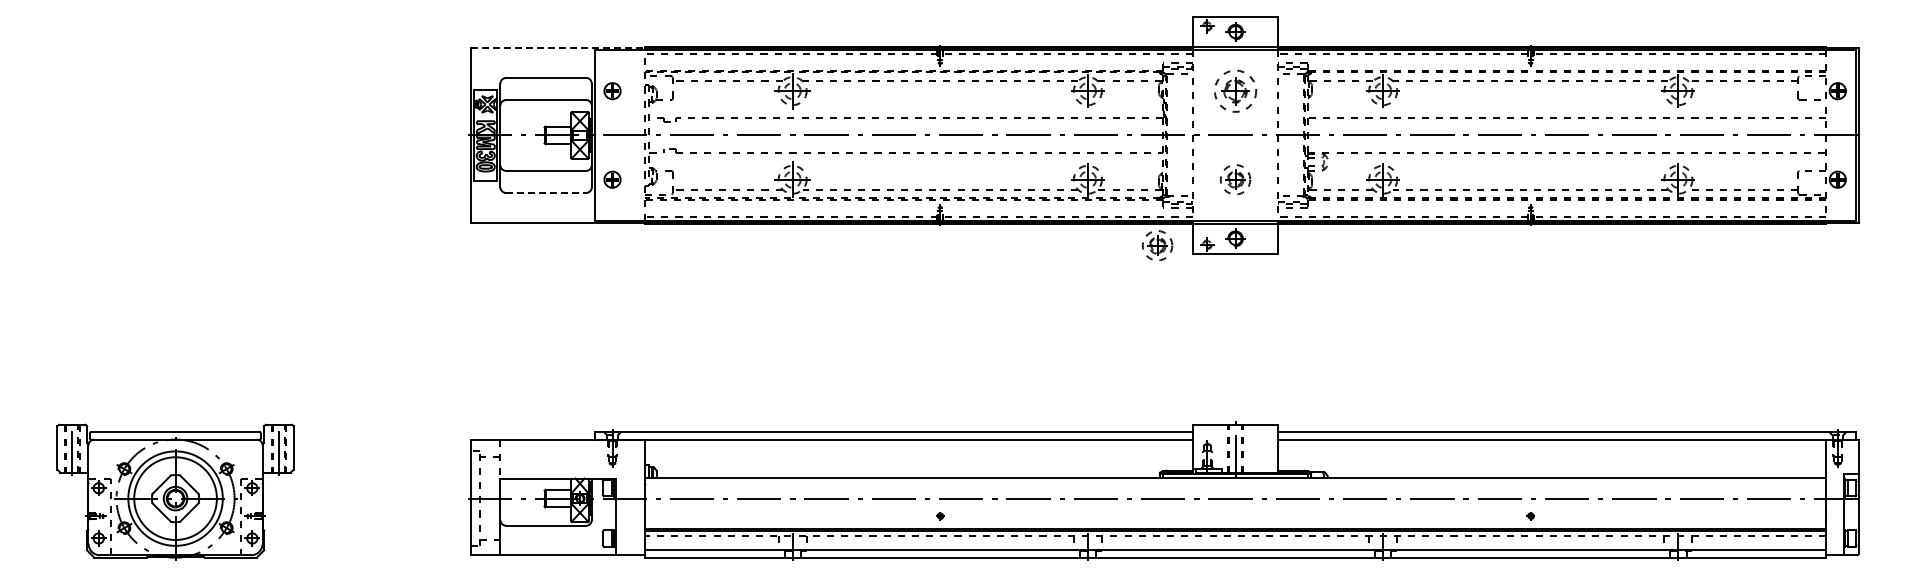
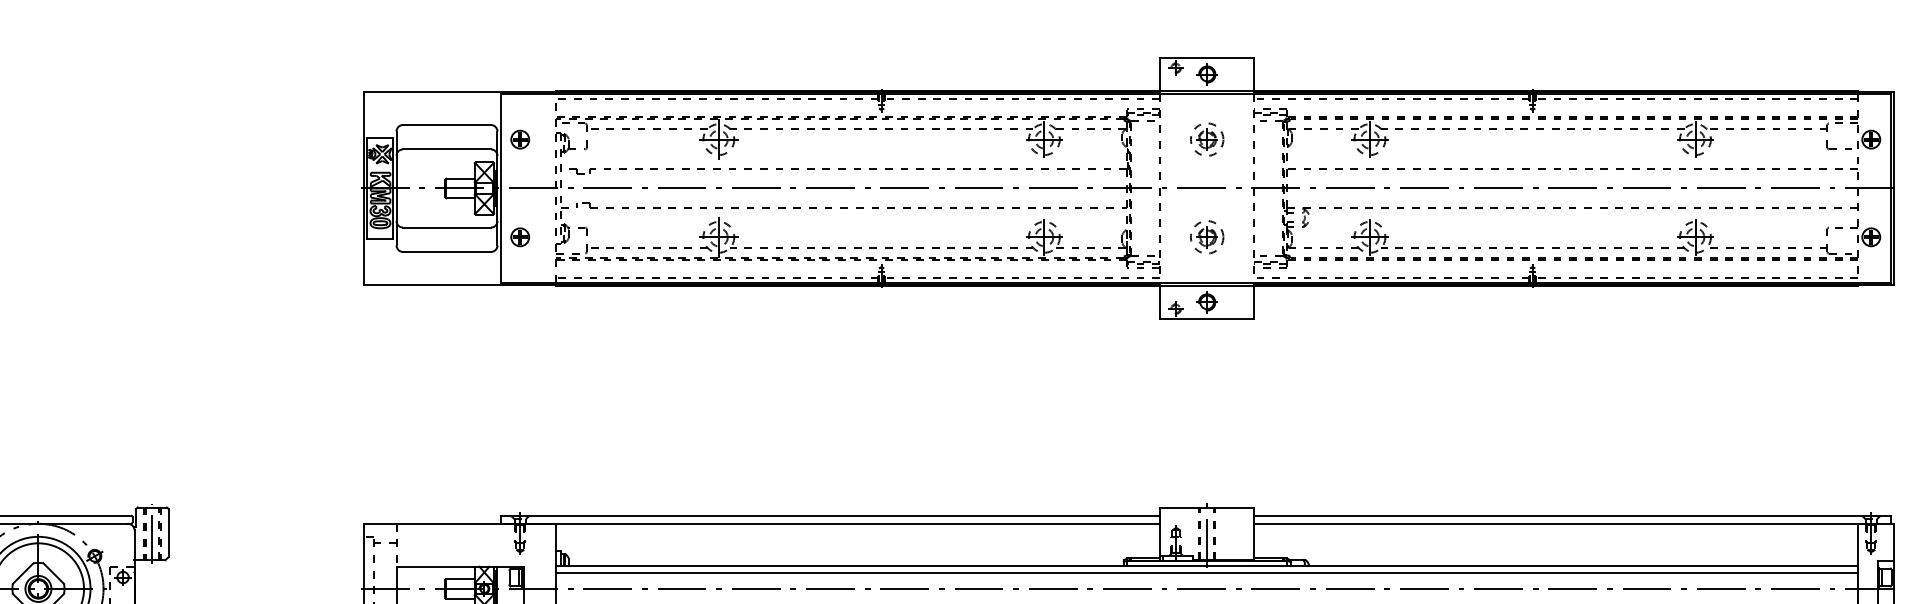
line: (558, 48) -> (460, 92), dashed -> solid
part: (1235, 90) -> (1207, 138), size x0.71
line: (546, 193) -> (447, 252), dashed -> solid
part: (1157, 245) -> (1121, 309), removed
line: (1235, 483) -> (1207, 572), added

